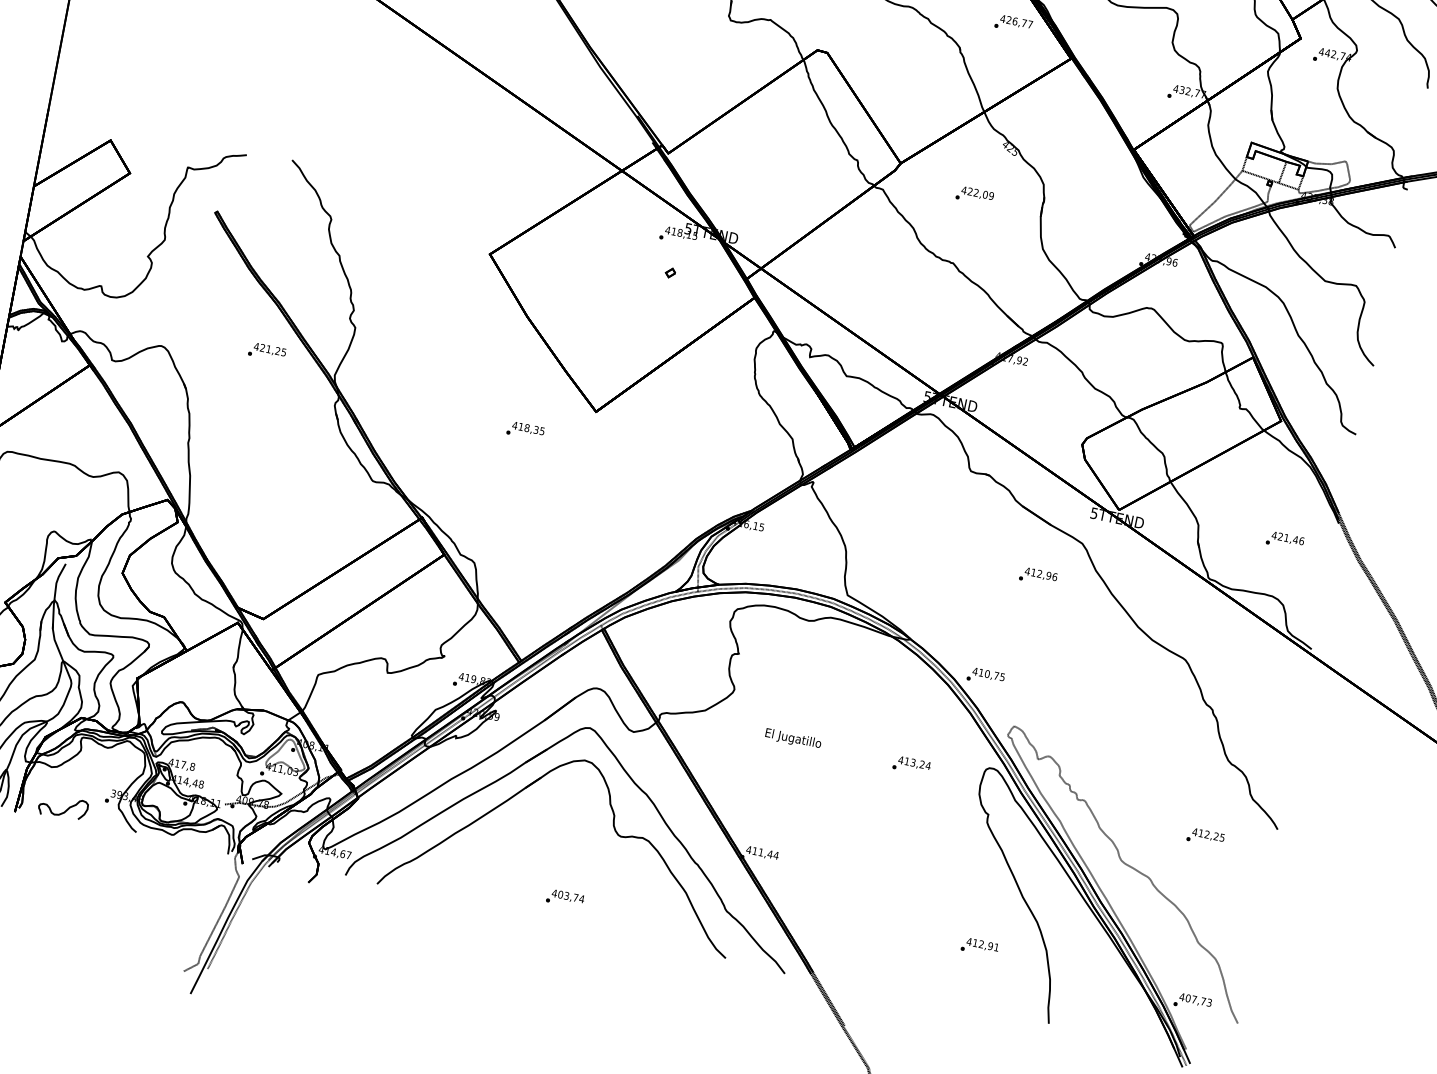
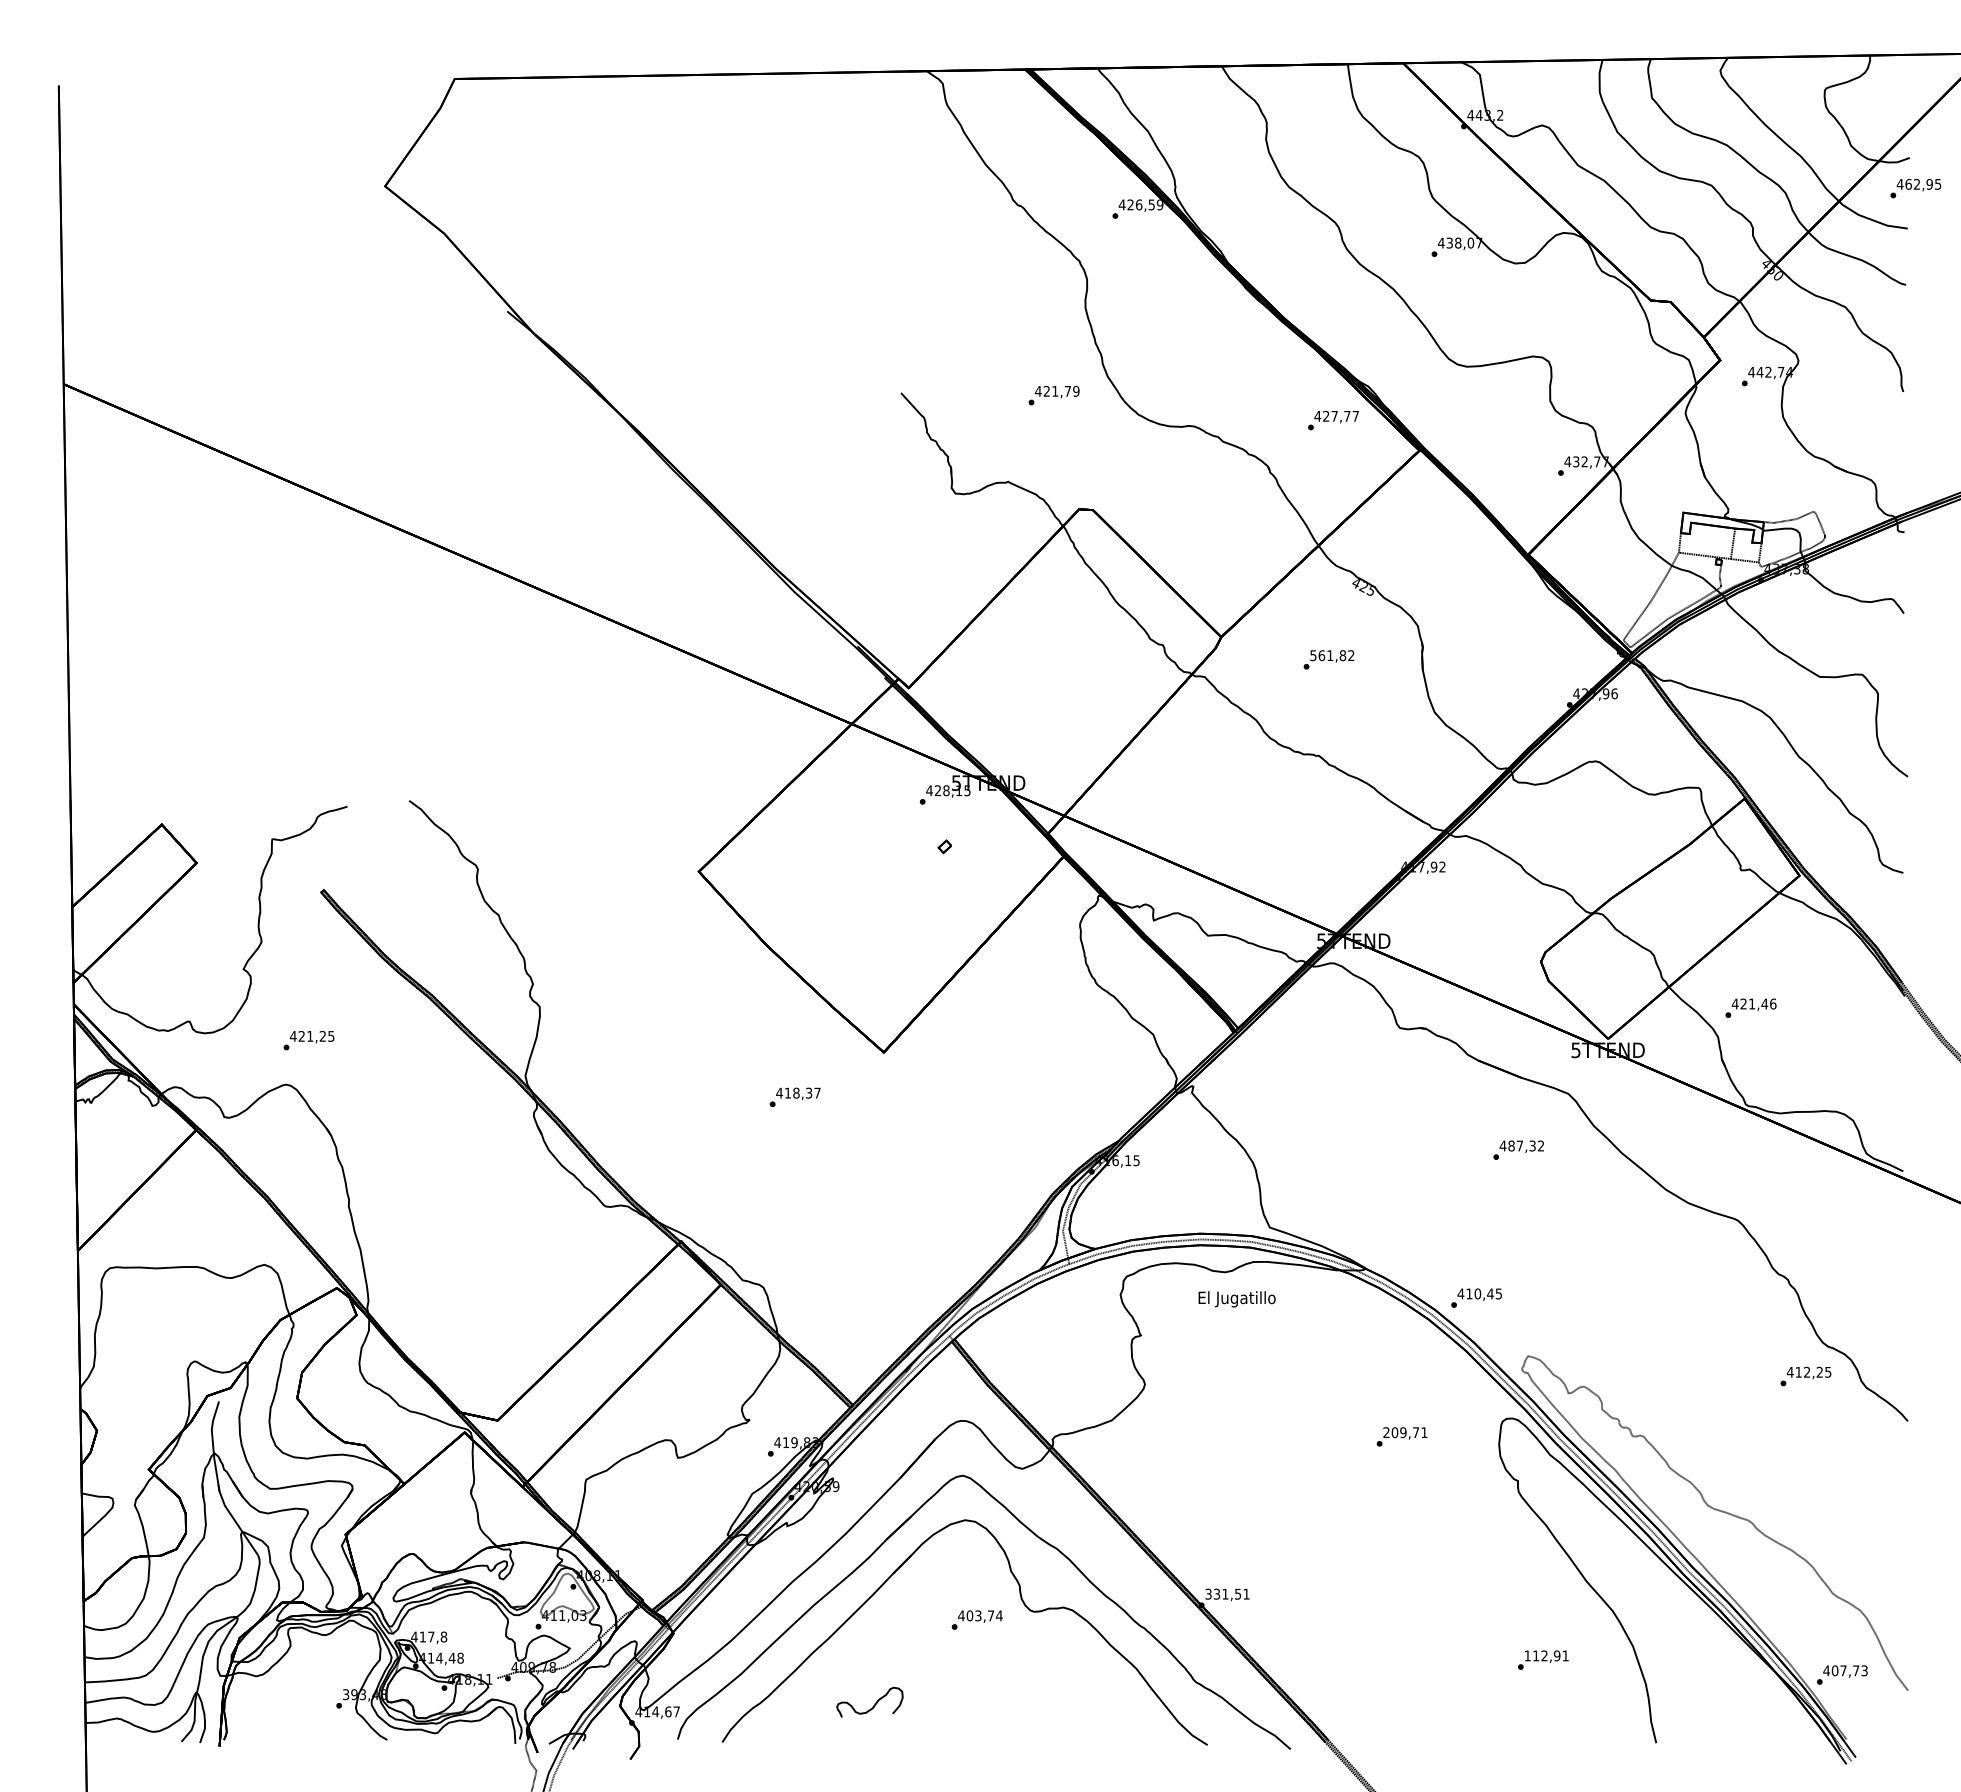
text: (1015, 20) -> (1334, 415), 426,77 -> 427,77
text: (977, 193) -> (1332, 655), 422,09 -> 561,82
text: (673, 231) -> (937, 790), 418,15 -> 428,15
text: (266, 351) -> (308, 1040), moved
text: (542, 430) -> (817, 1092), 418,35 -> 418,37
text: (1284, 540) -> (1750, 1007), moved
text: (1044, 574) -> (1526, 1145), 412,96 -> 487,32
text: (996, 675) -> (1490, 1293), 410,75 -> 410,45
text: (792, 739) -> (1236, 1299), moved
text: (914, 762) -> (1405, 1432), 413,24 -> 209,71
curve: (65, 810) -> (873, 1705), moved
text: (1205, 837) -> (1805, 1376), moved
text: (762, 852) -> (1227, 1593), 411,44 -> 331,51
text: (564, 898) -> (976, 1619), moved
text: (969, 941) -> (1527, 1655), 412,91 -> 112,91

